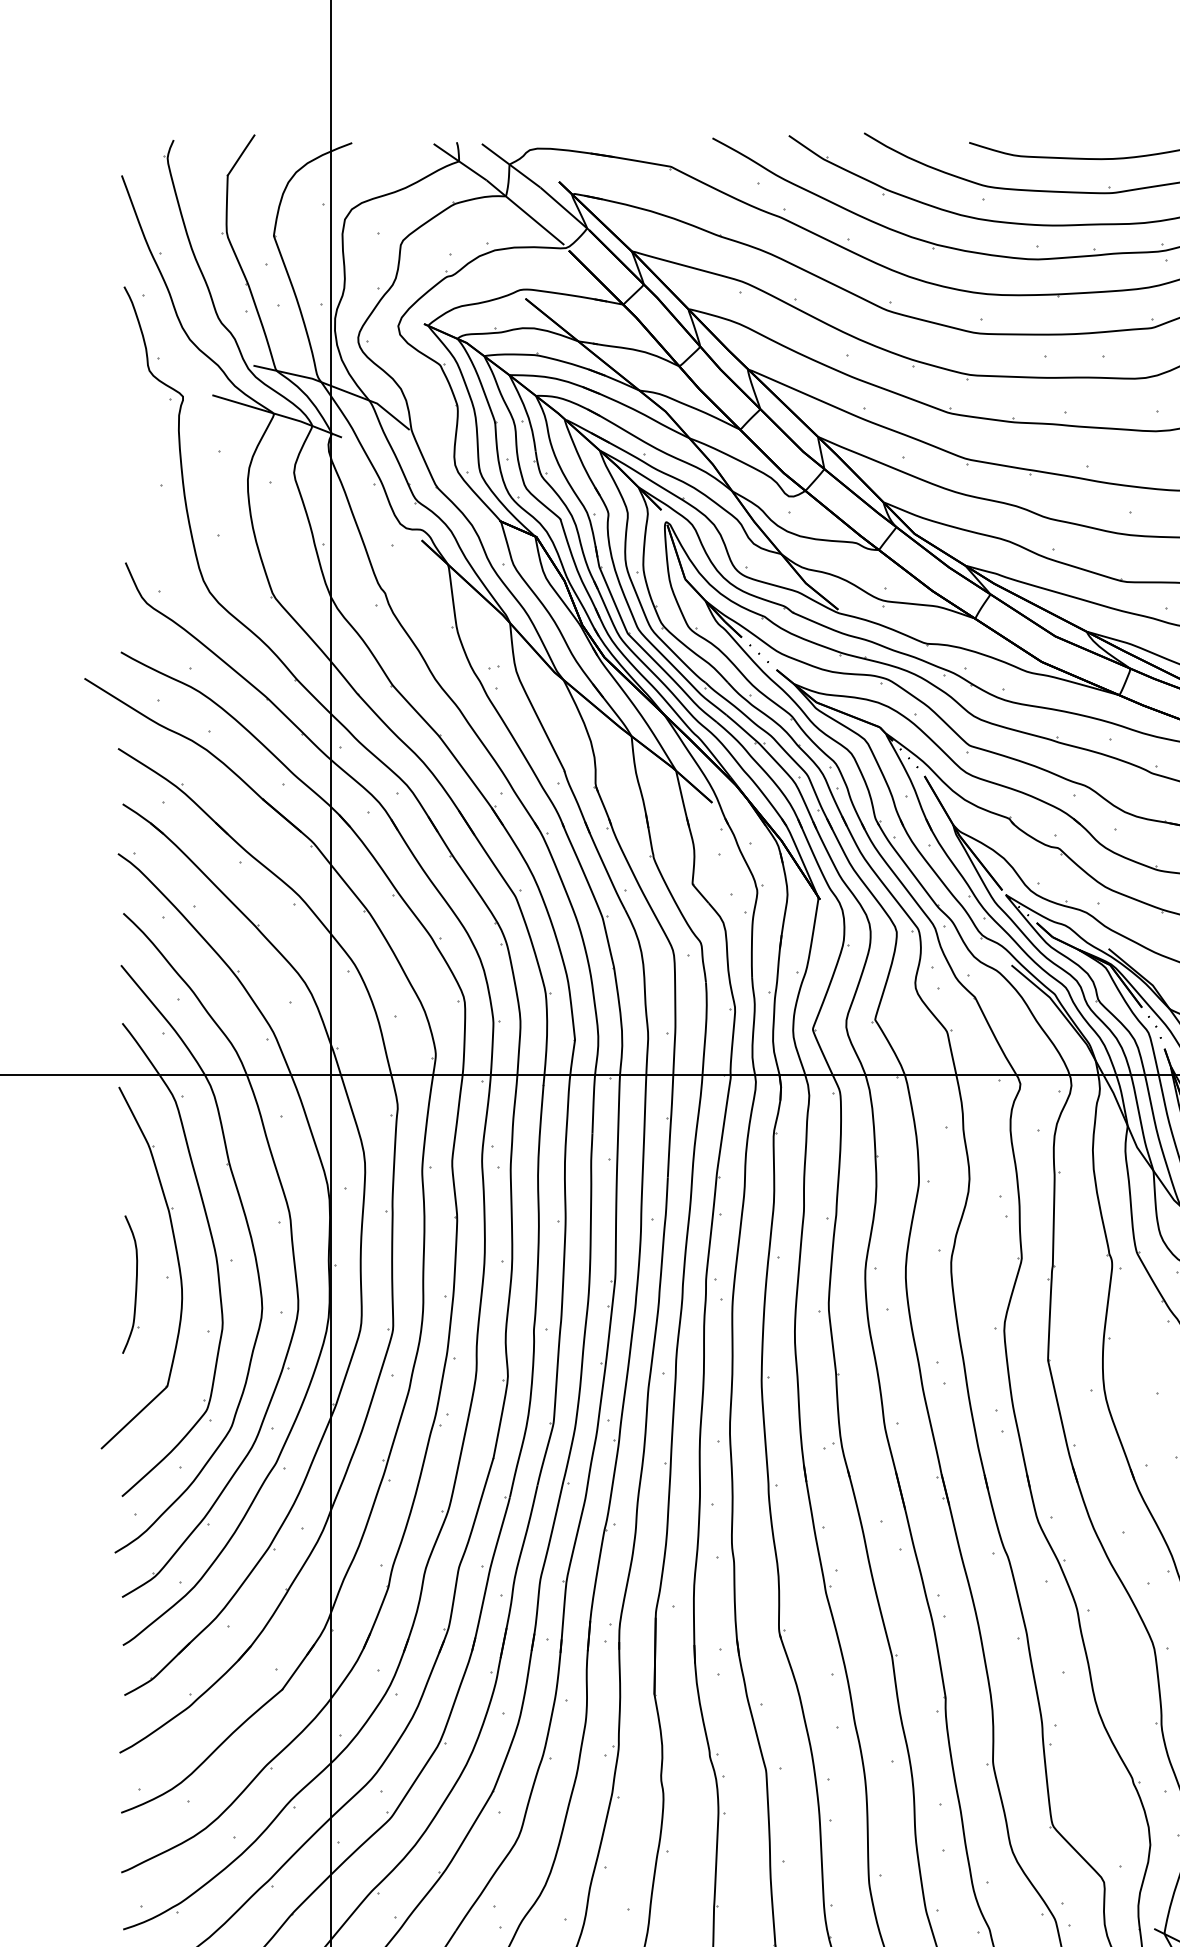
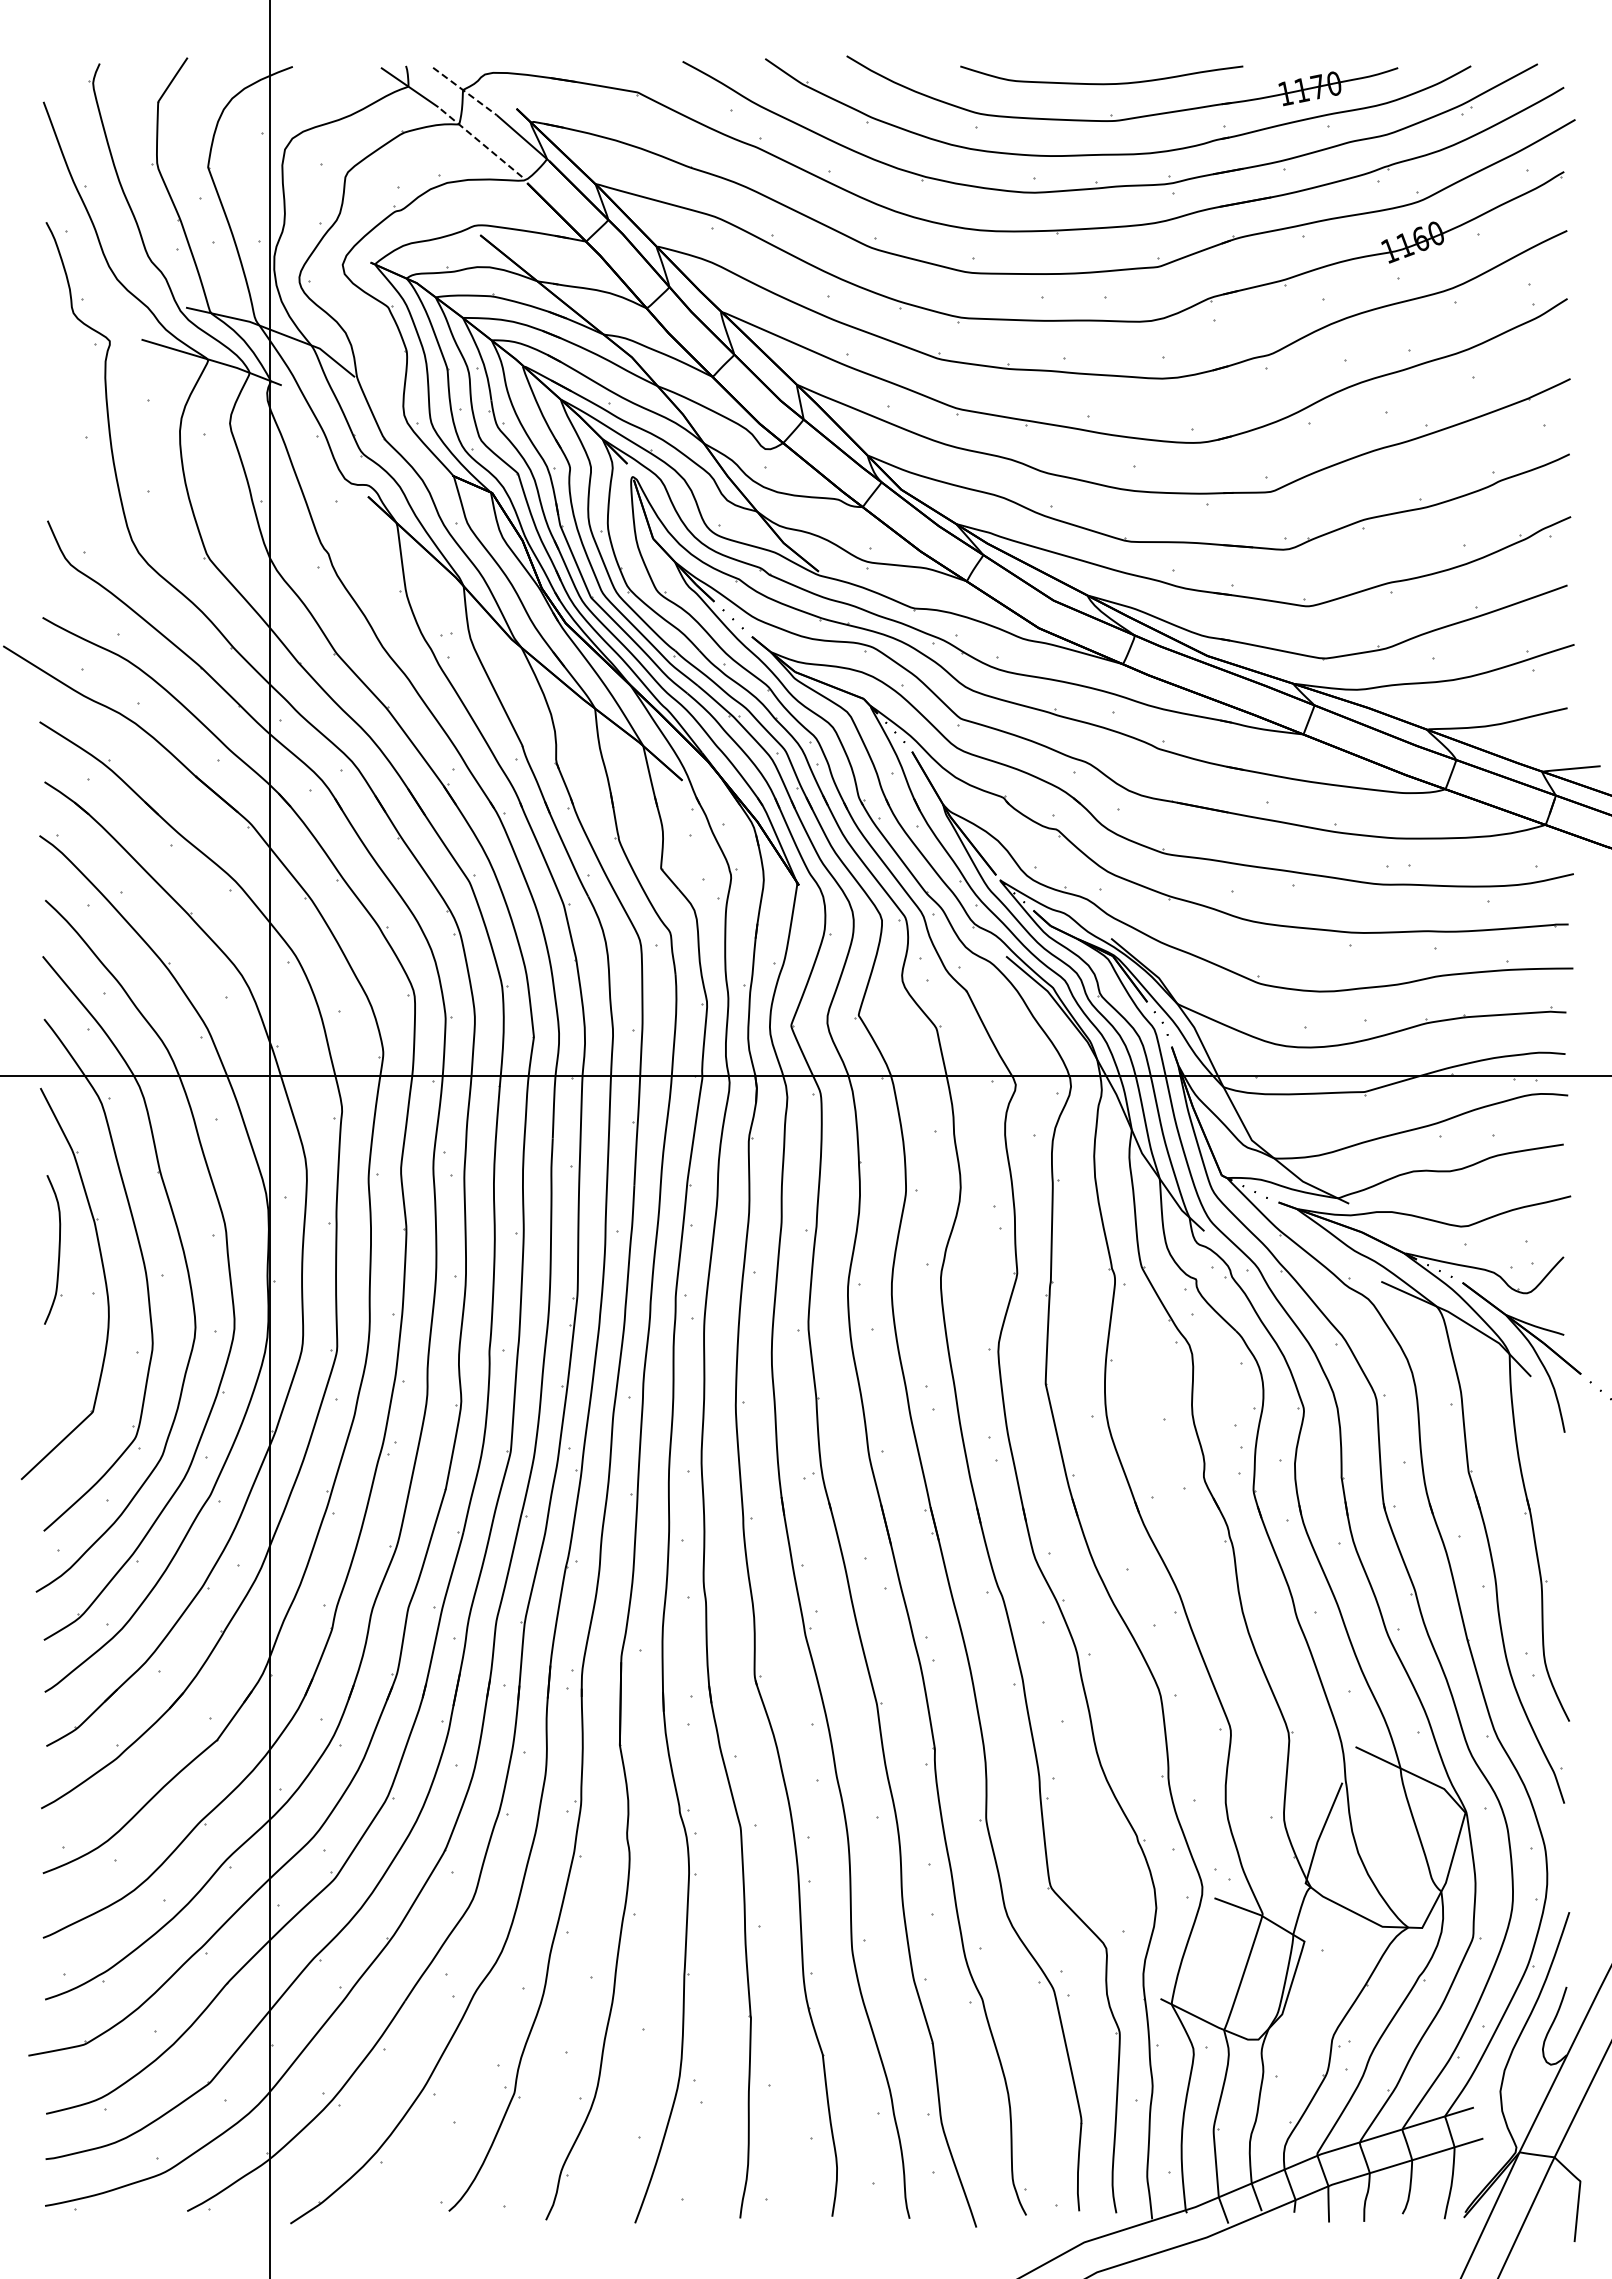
line: (510, 165) -> (464, 91), solid -> dashed
line: (525, 213) -> (480, 142), solid -> dashed
part: (130, 1284) -> (53, 1249), moved

